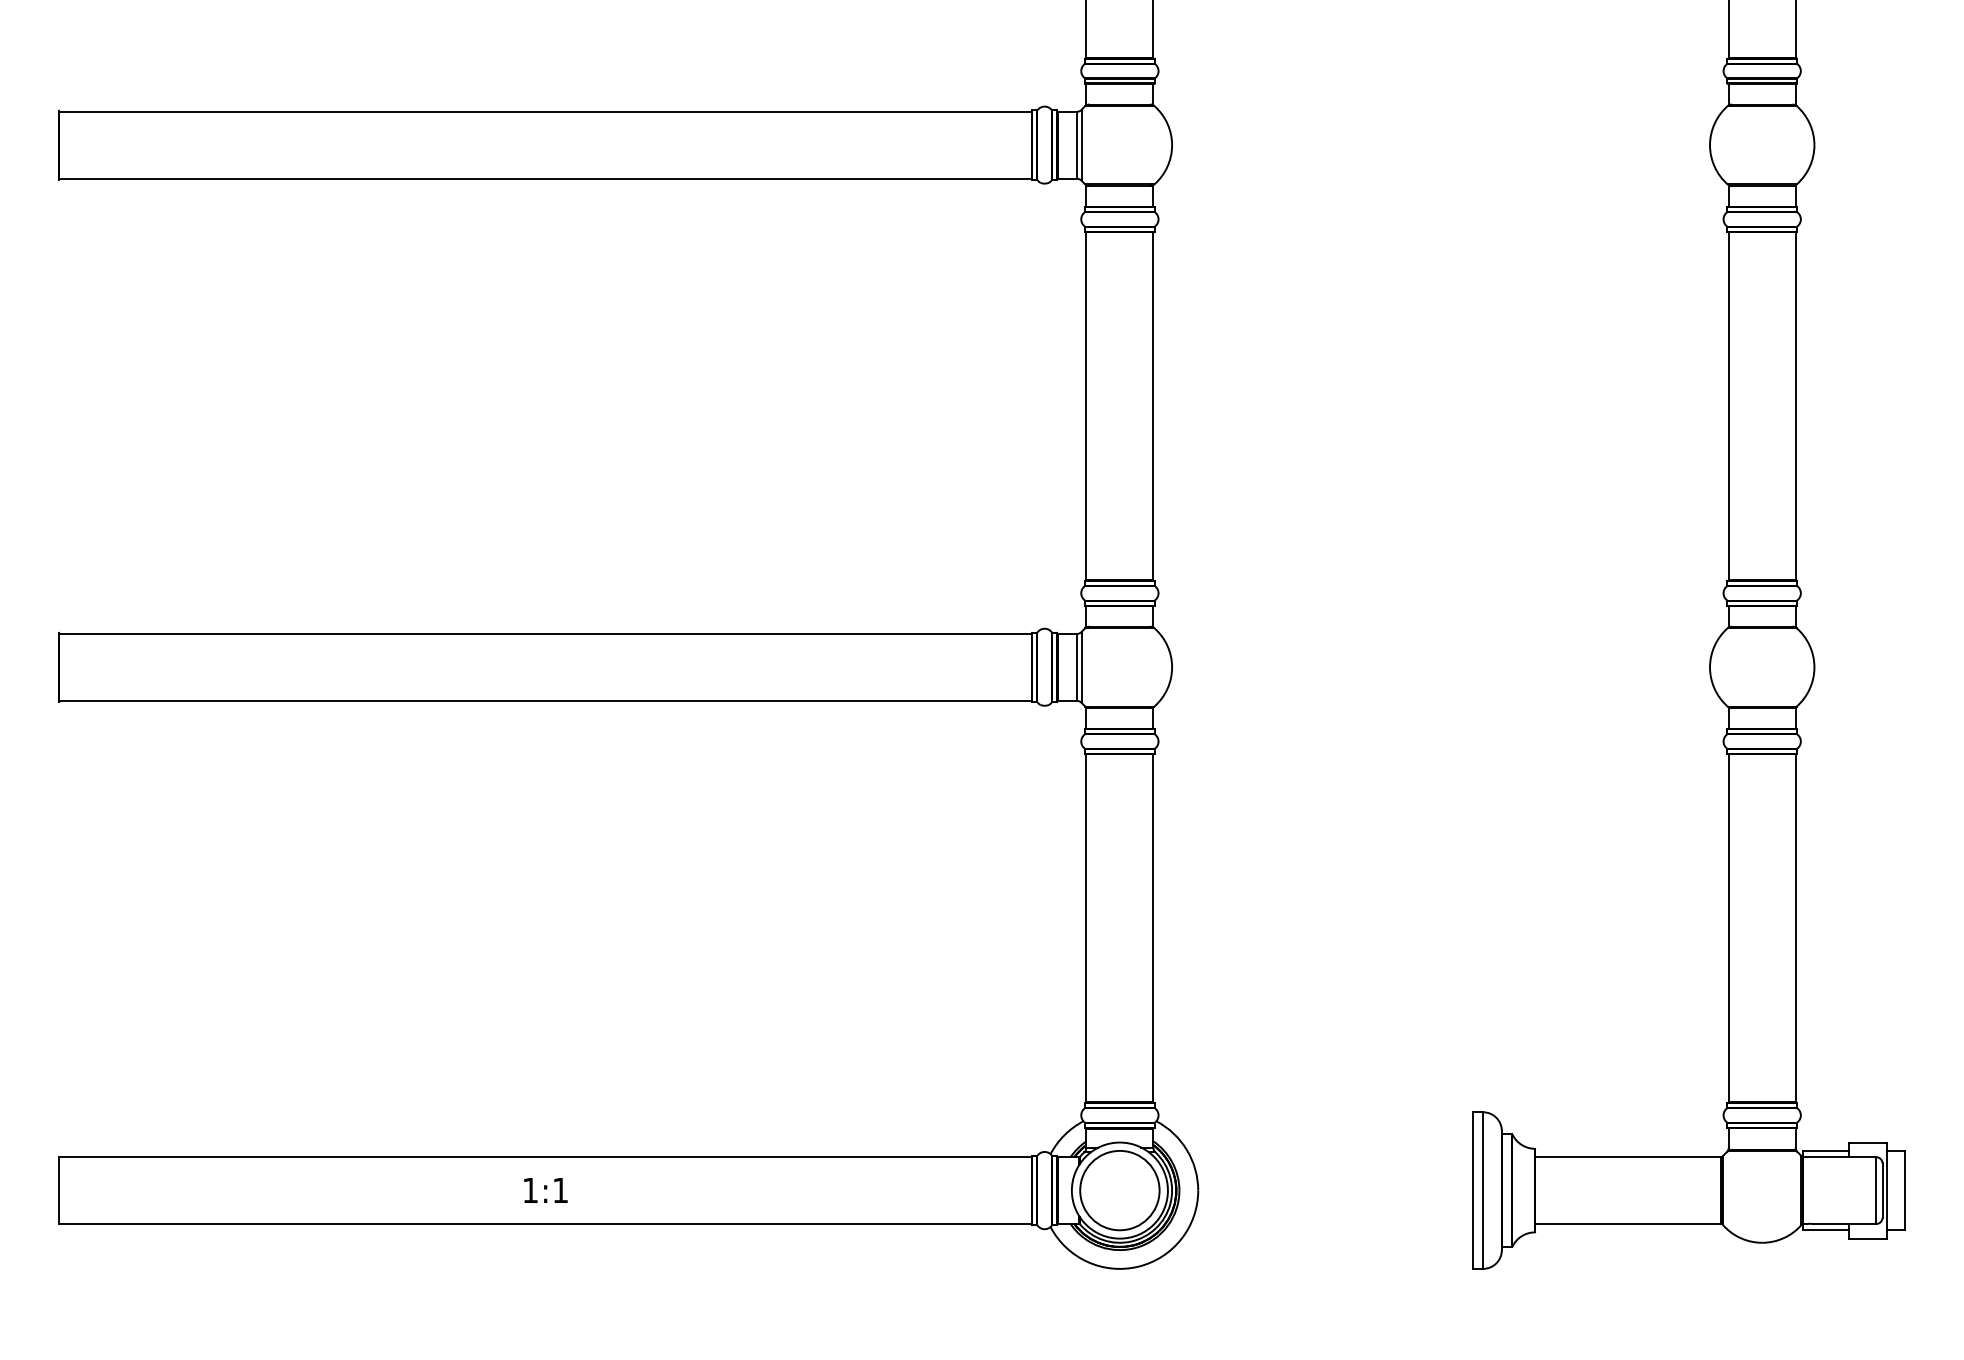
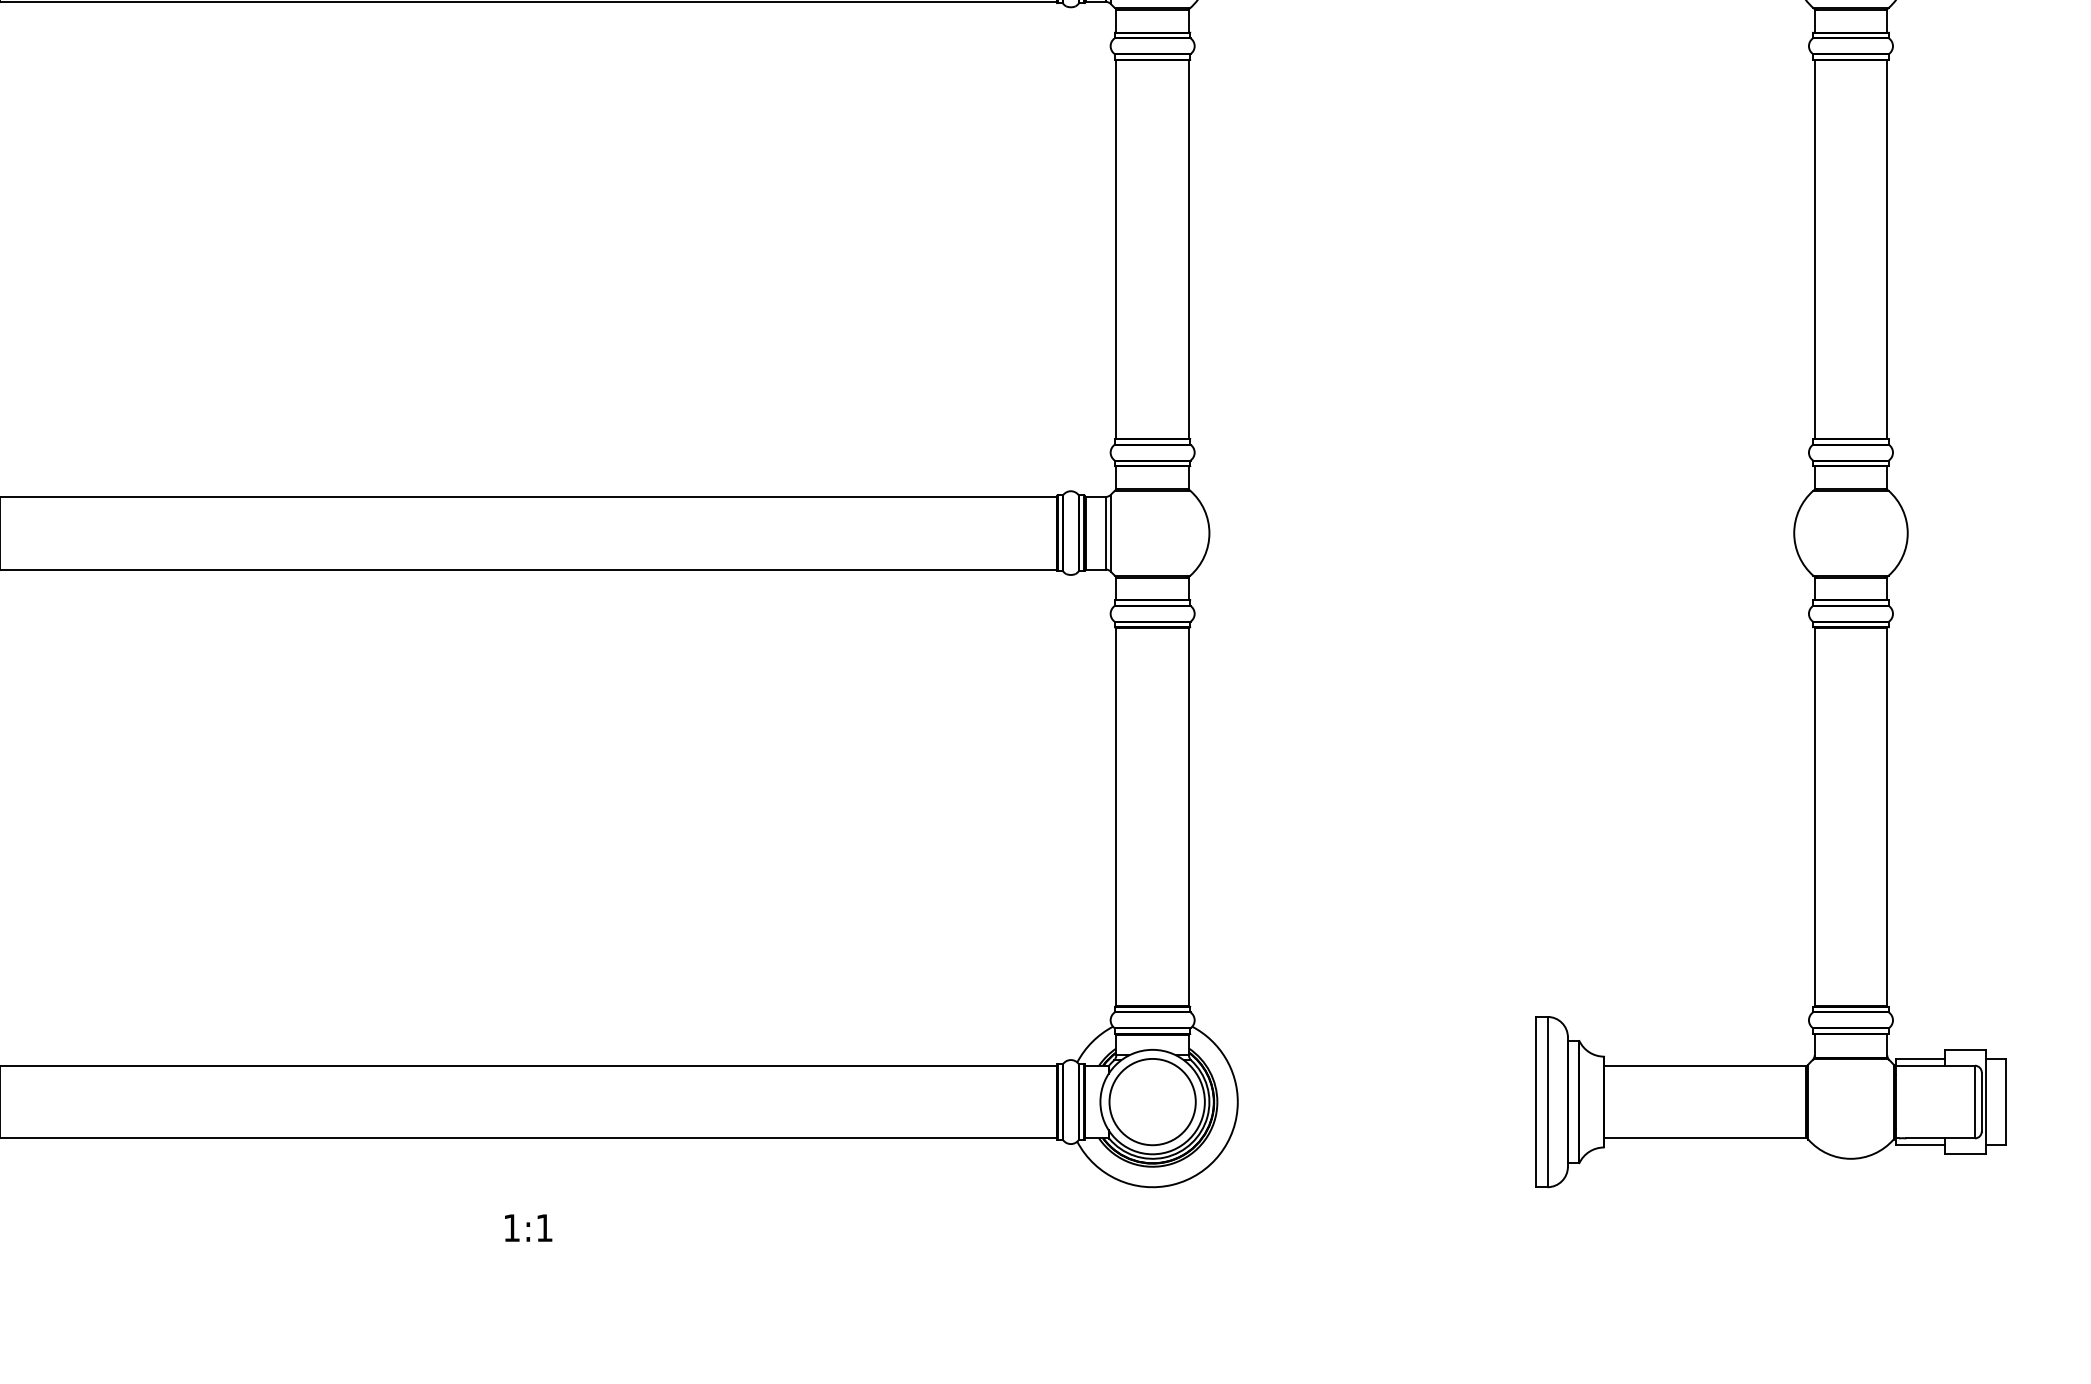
text: (545, 1190) -> (528, 1228), moved

